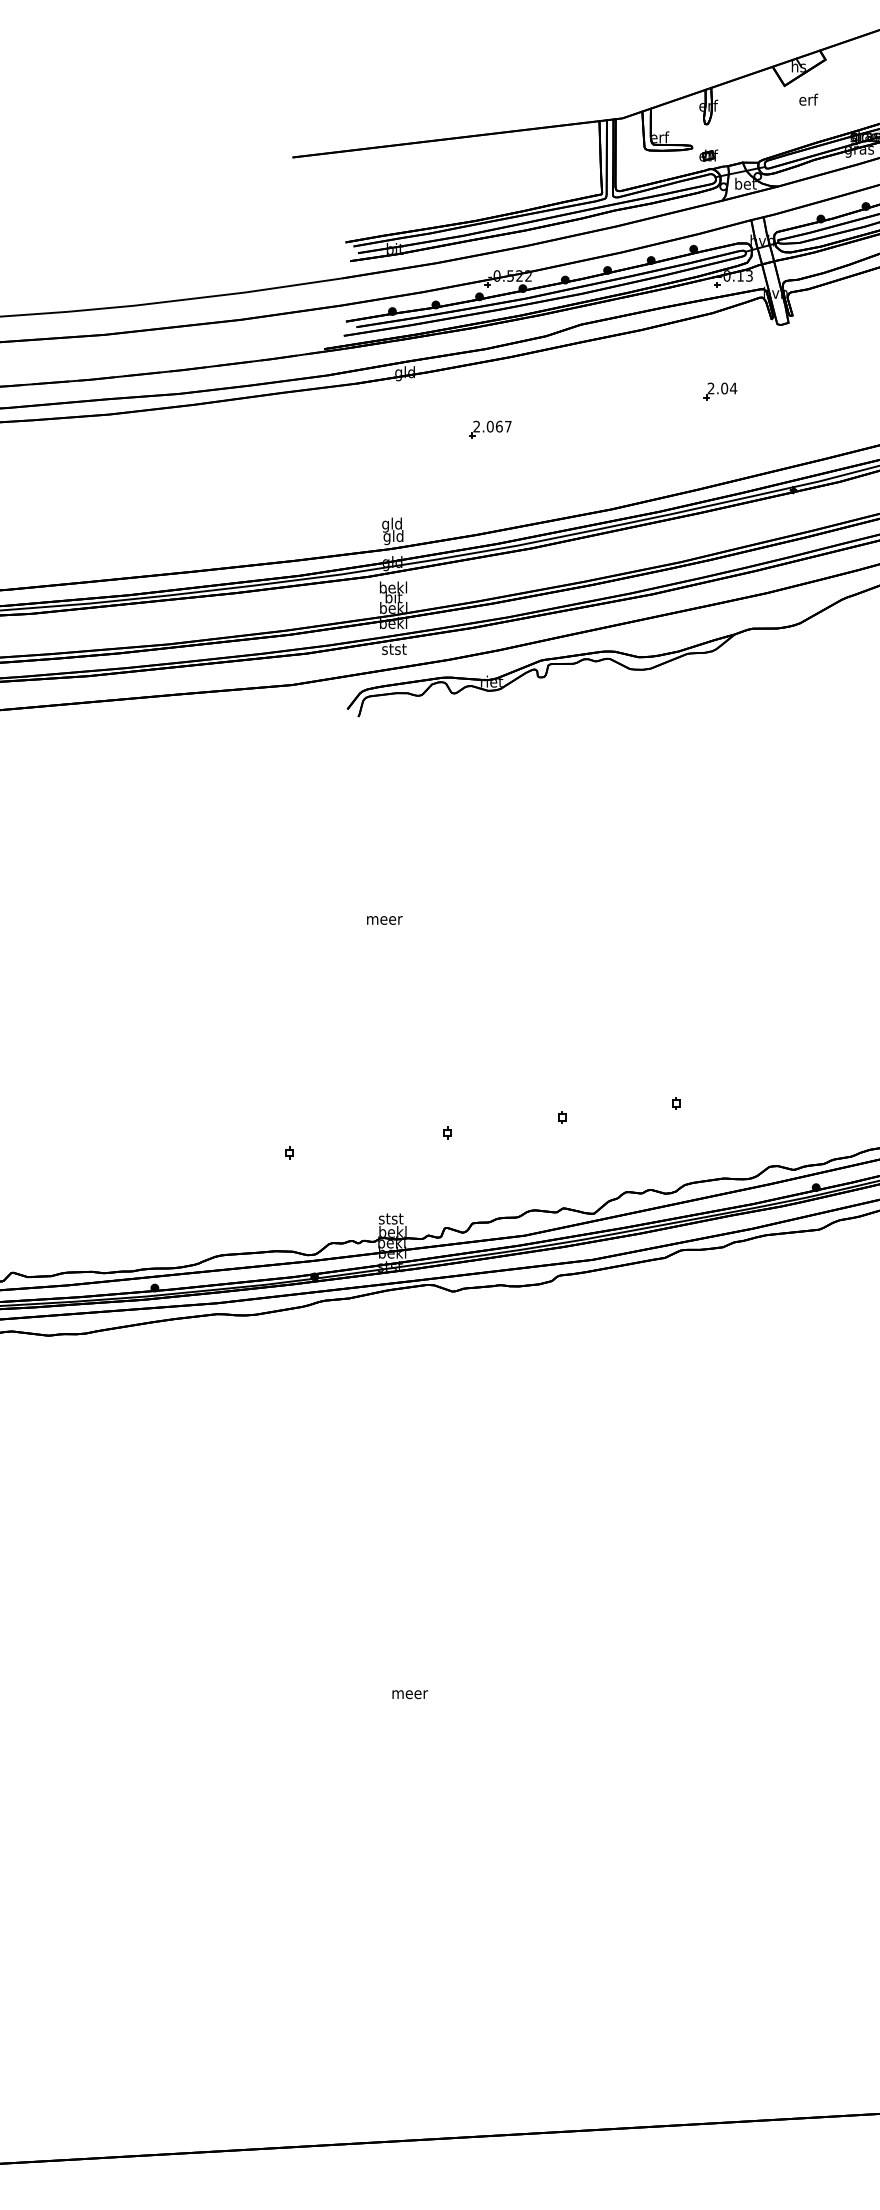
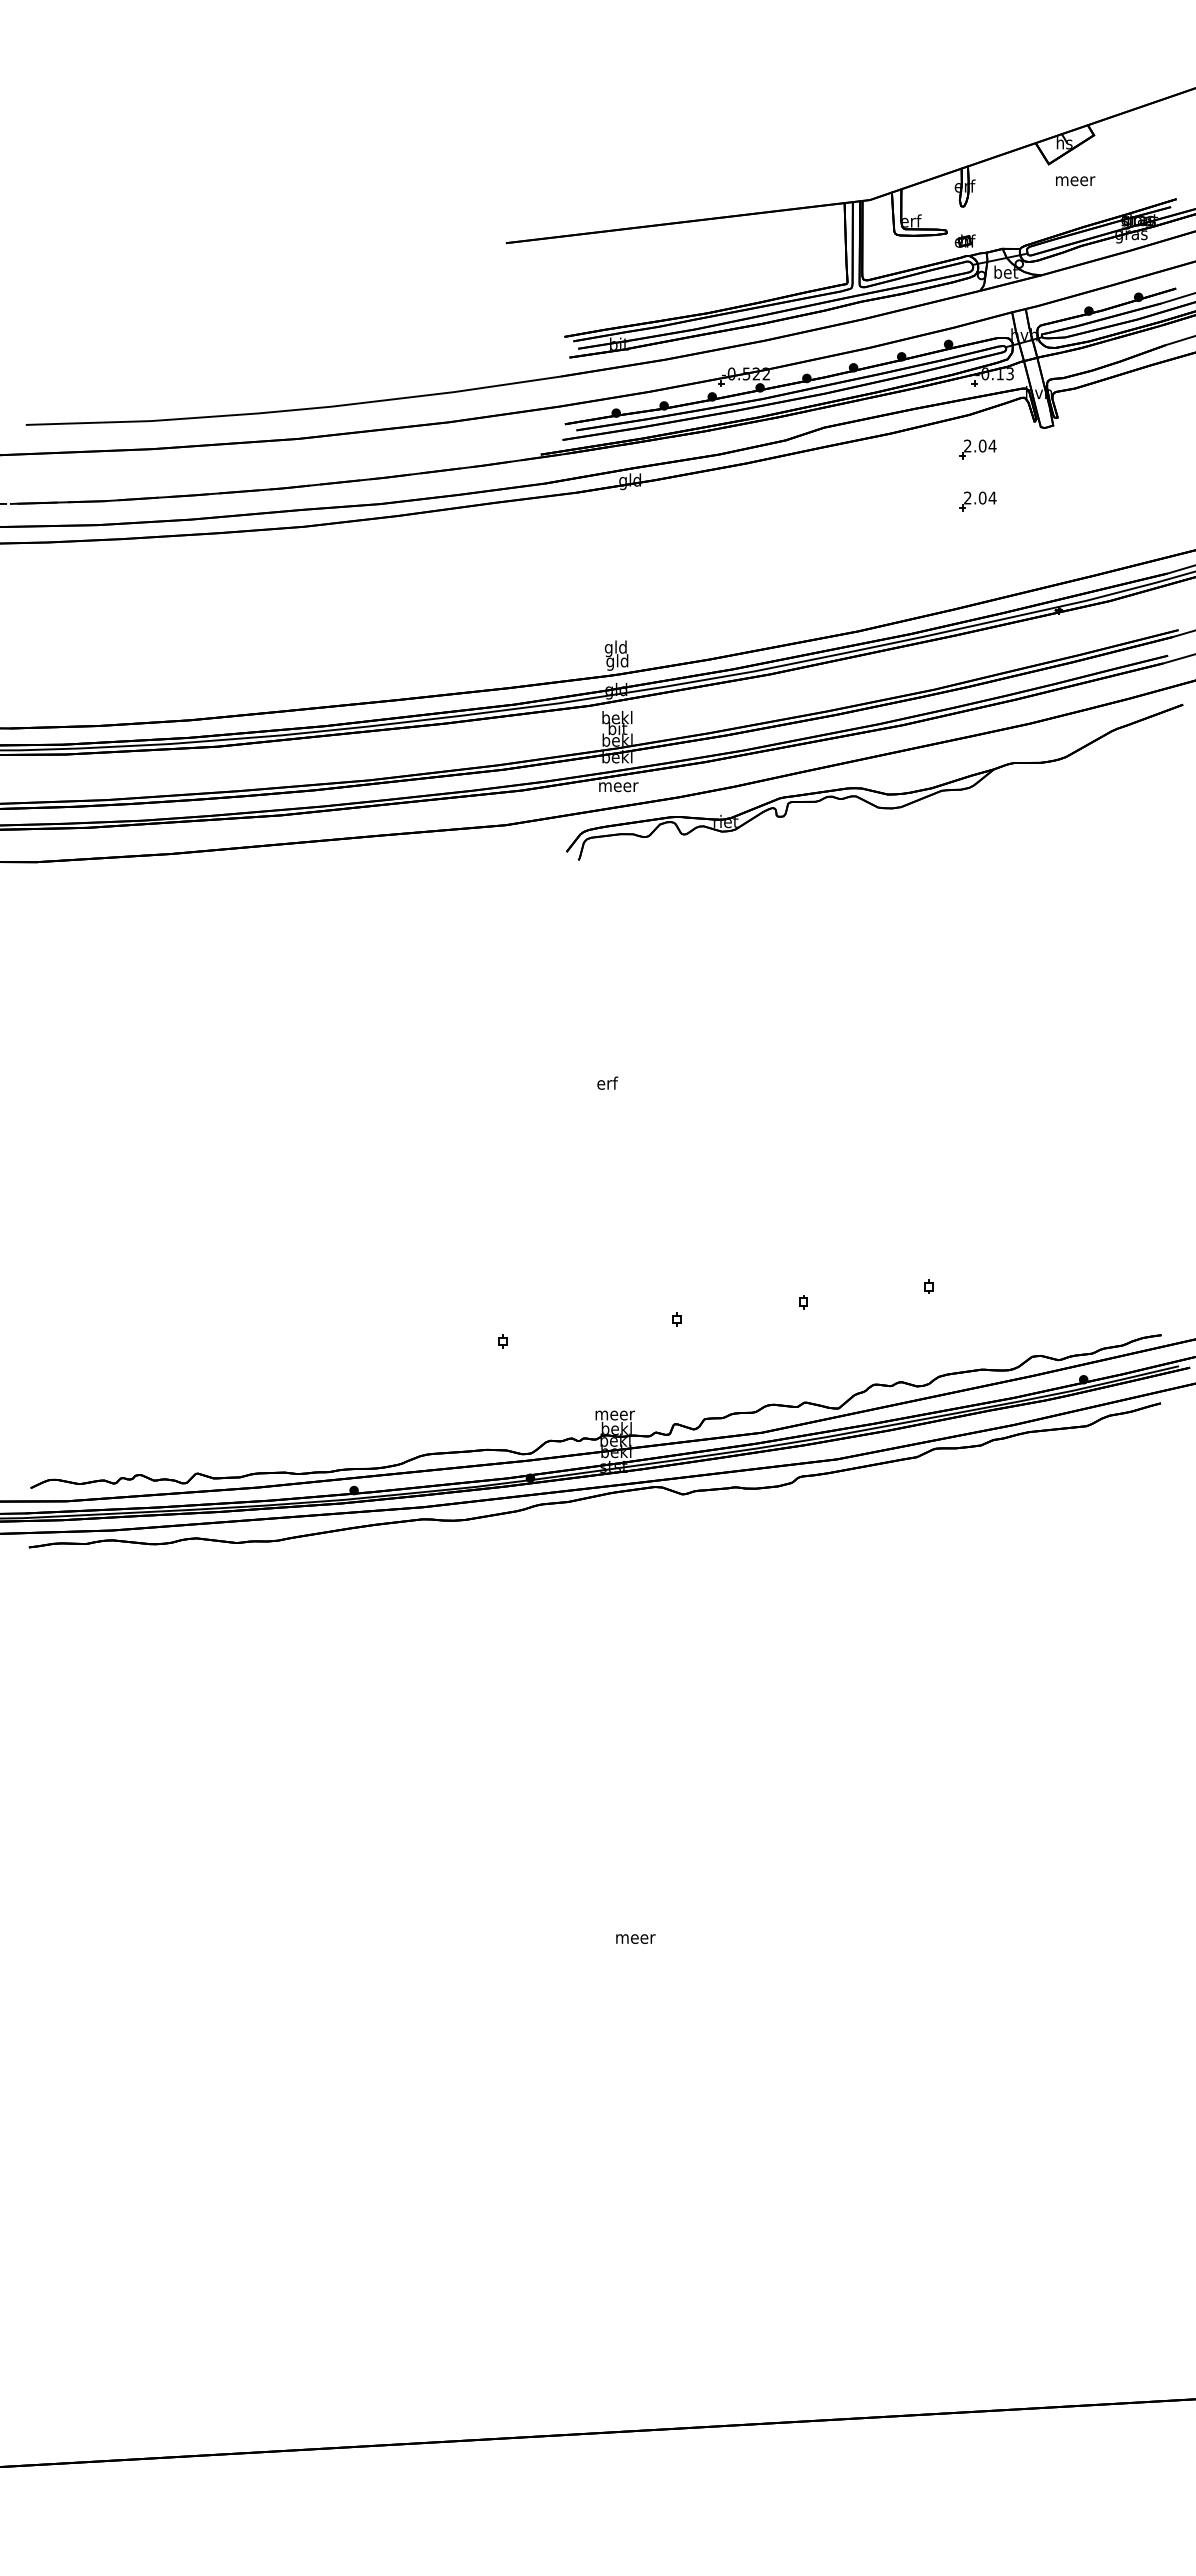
text: (808, 99) -> (1075, 179), erf -> meer
part: (719, 344) -> (977, 449), added
part: (490, 429) -> (724, 543), removed
text: (394, 649) -> (618, 785), stst -> meer
text: (384, 918) -> (607, 1082), meer -> erf
text: (390, 1219) -> (614, 1414), stst -> meer

